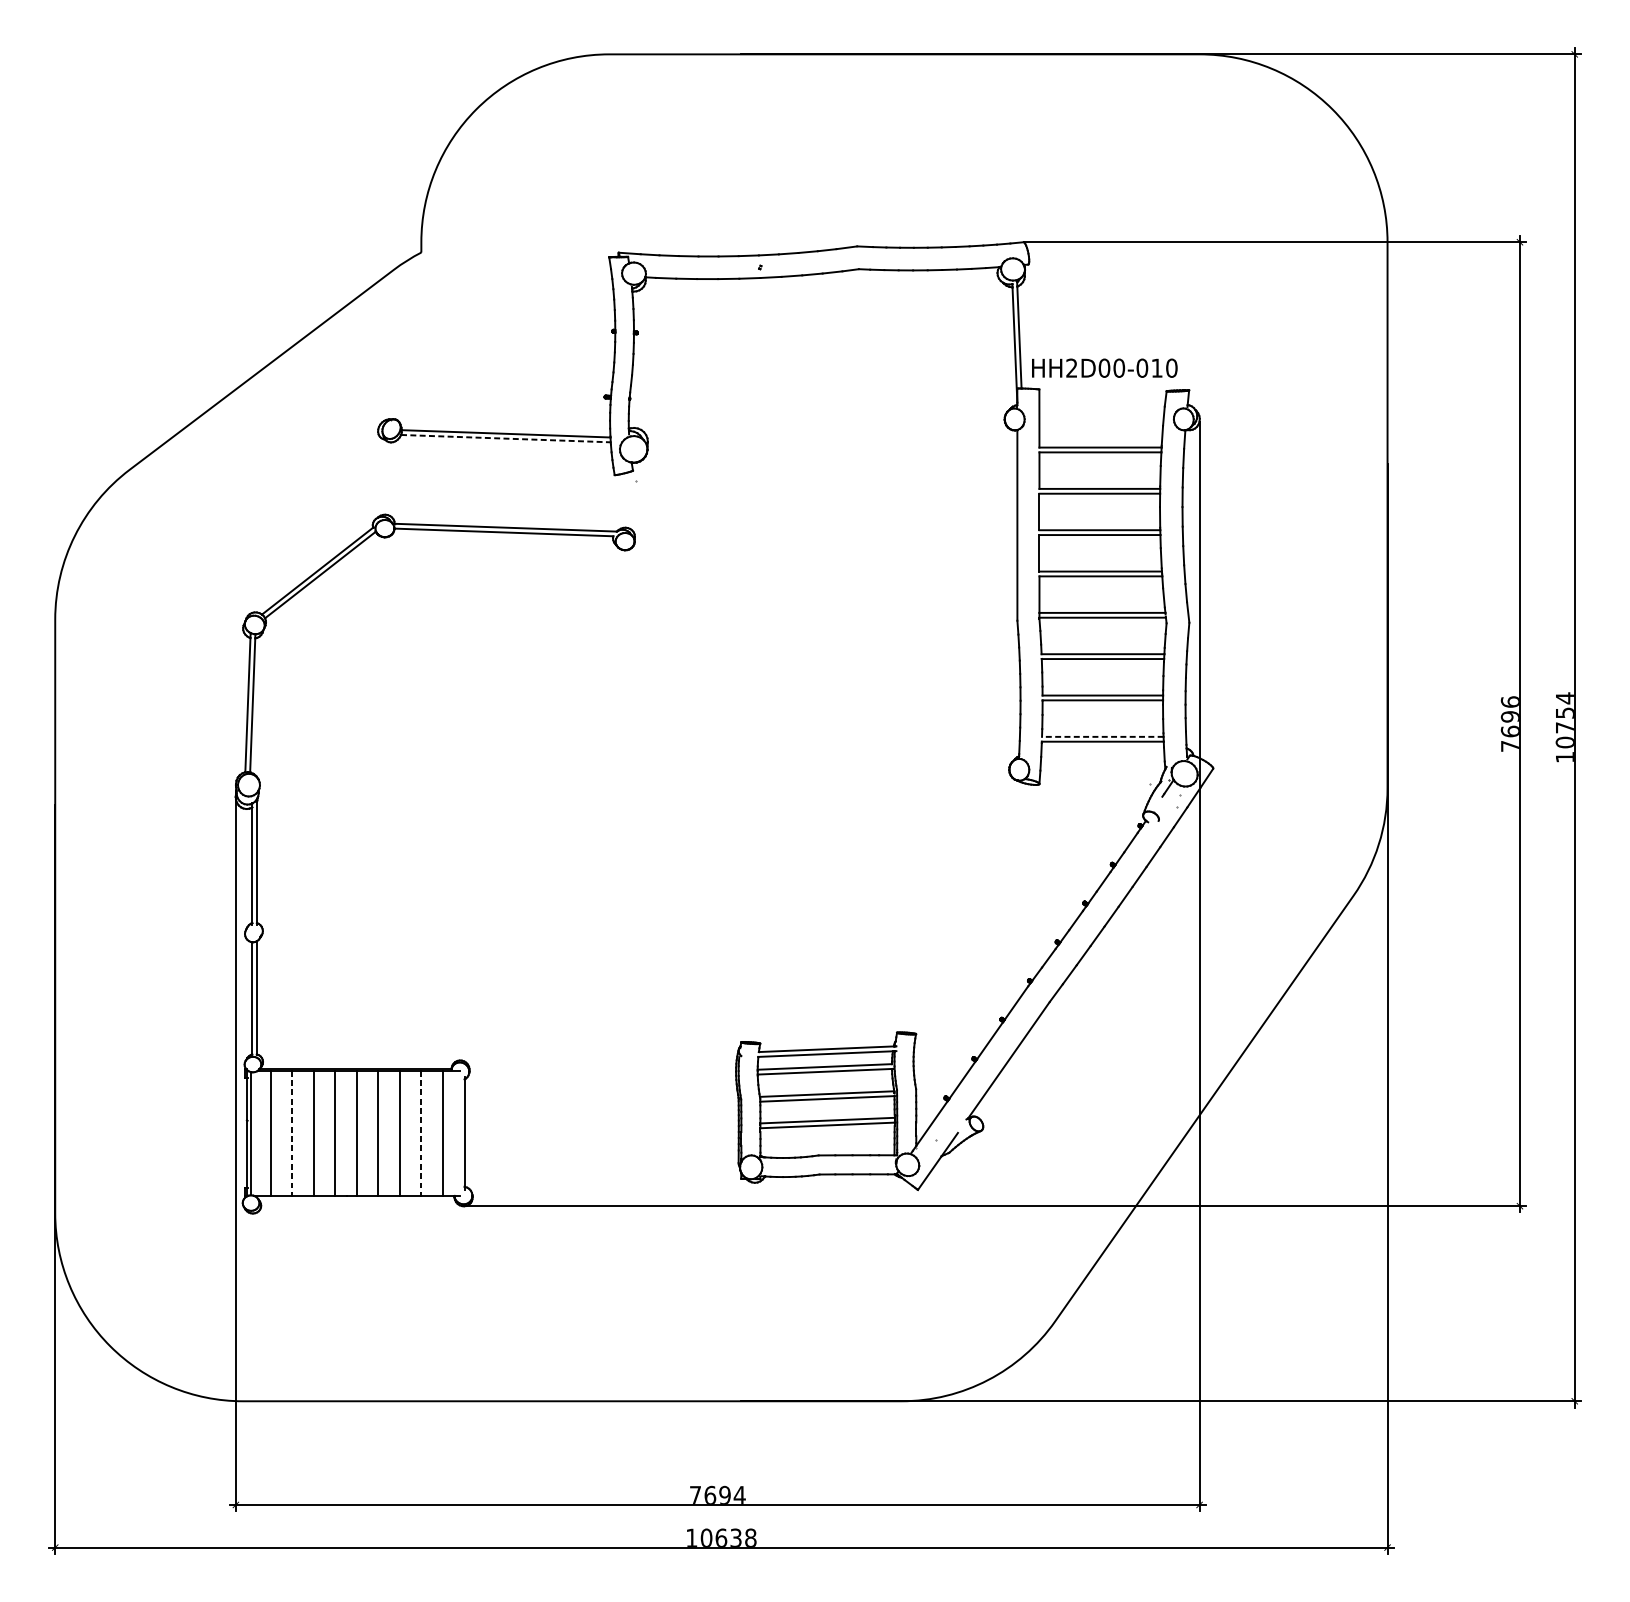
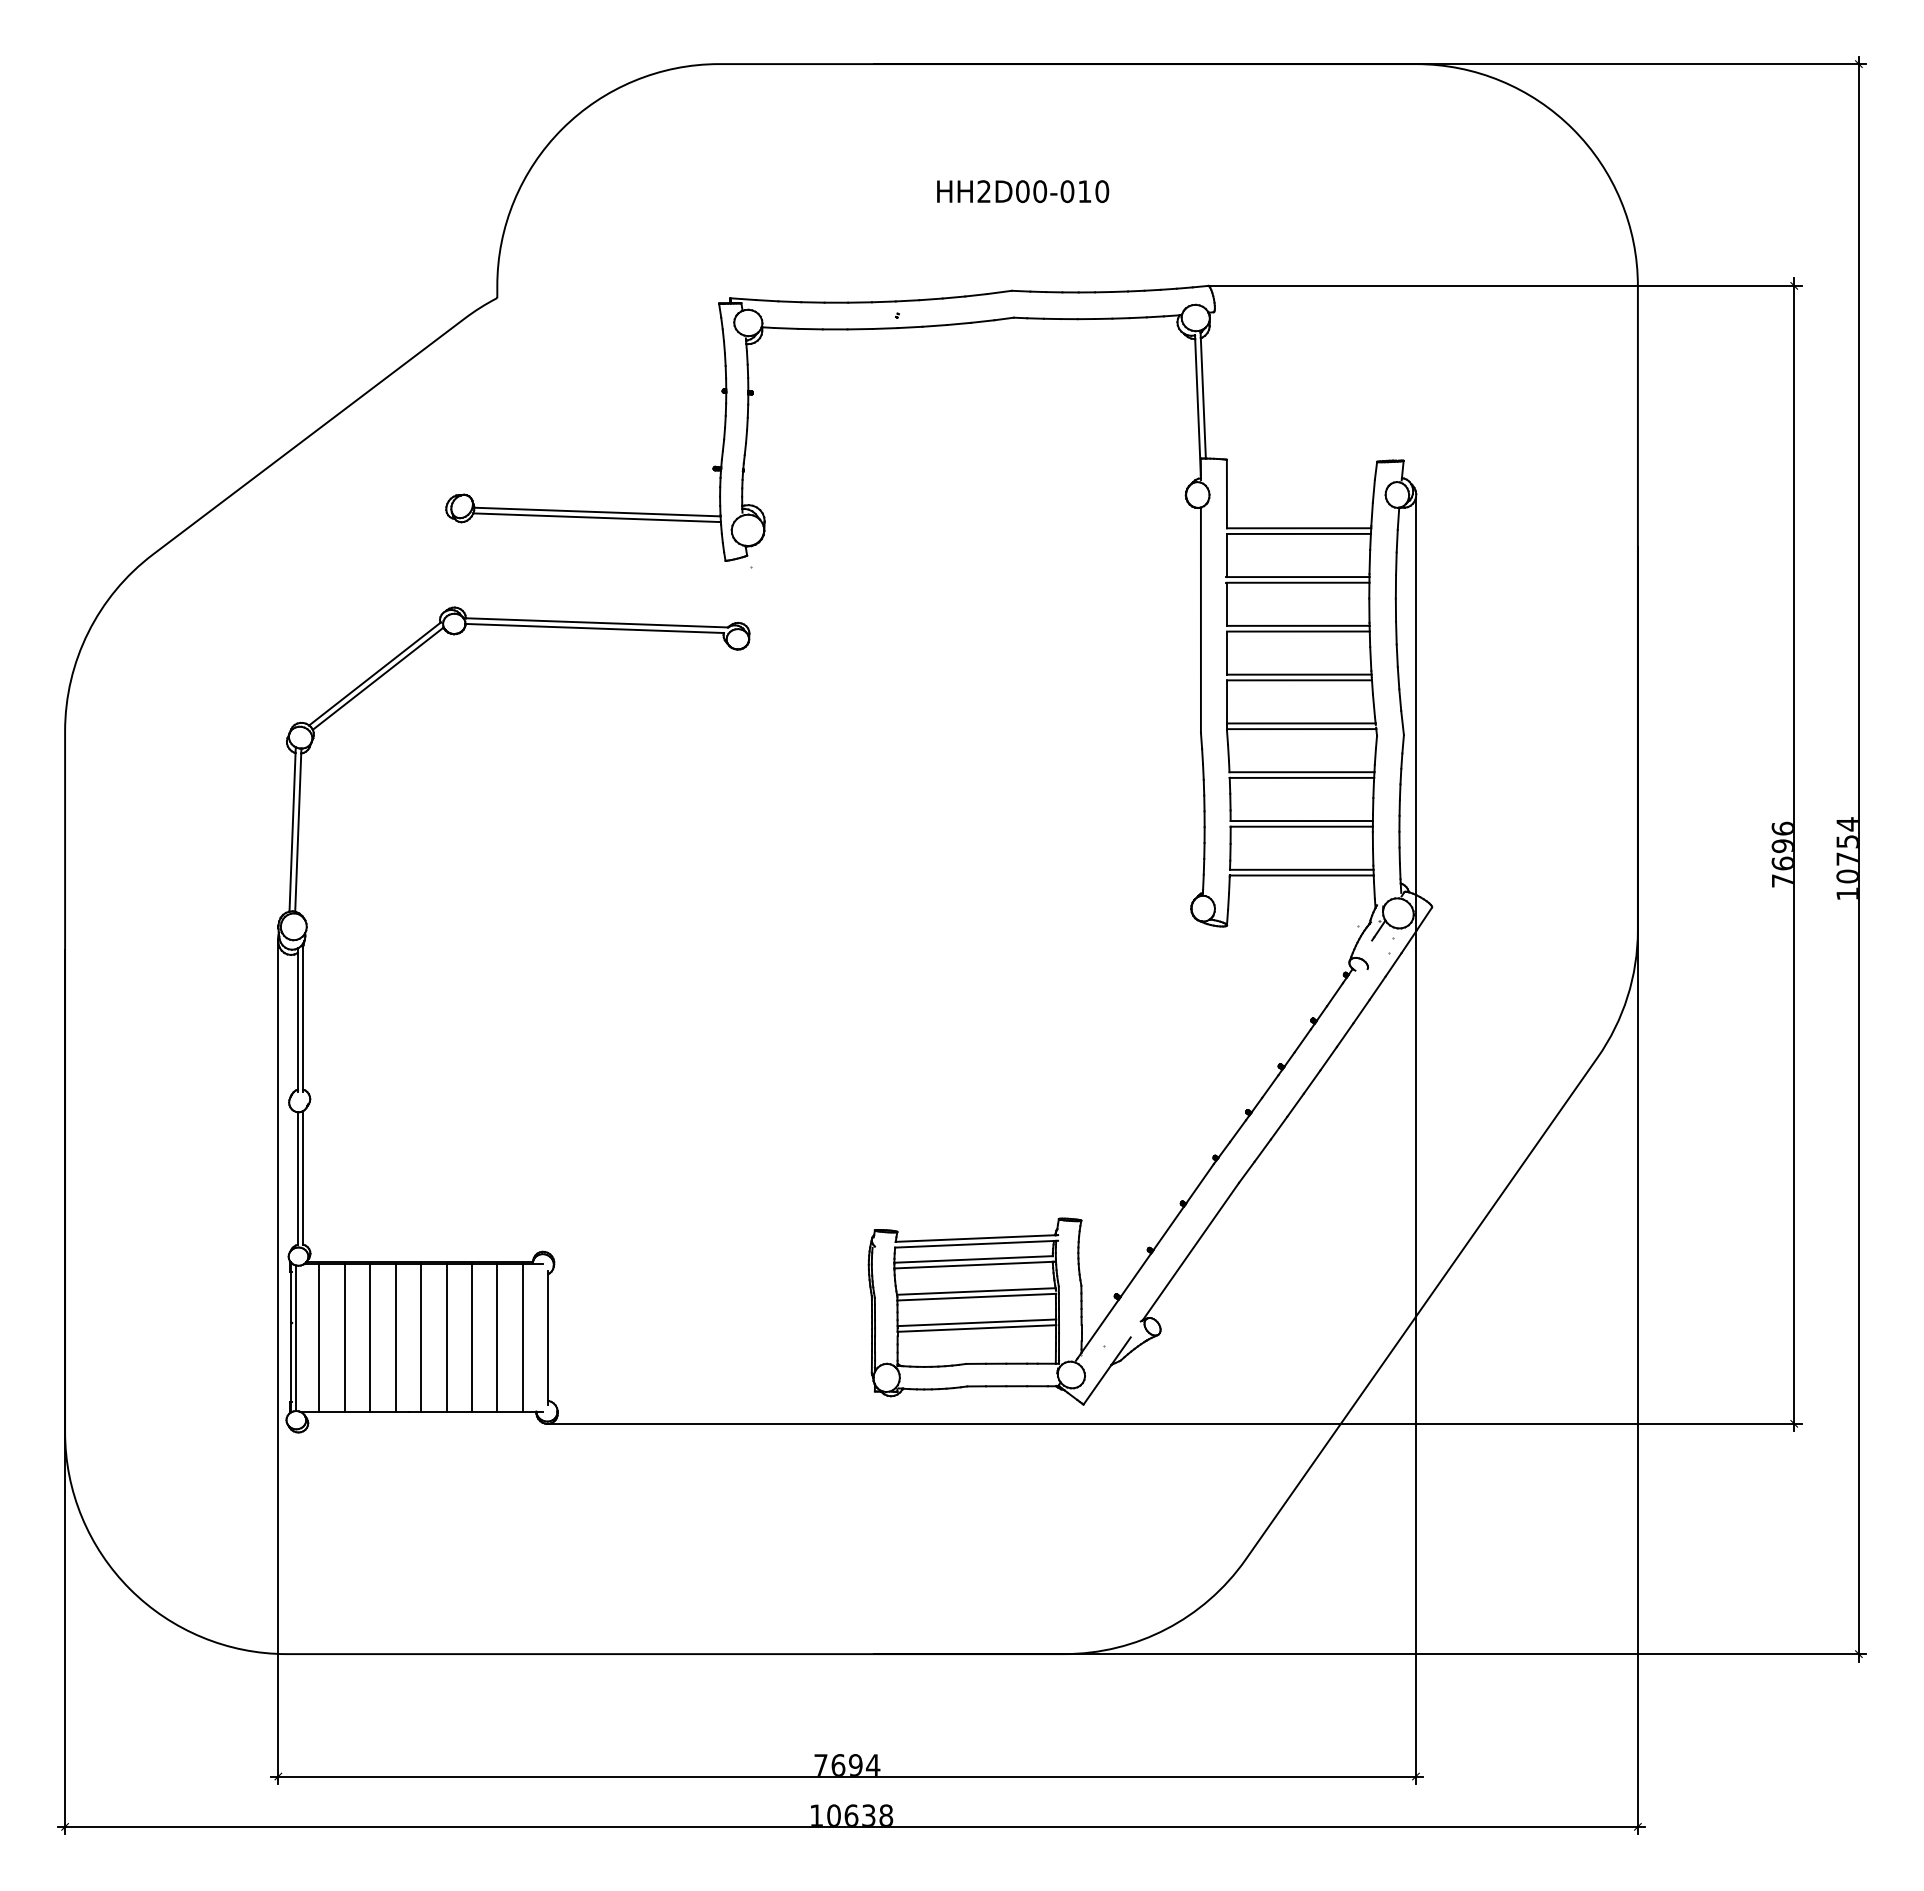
text: (1105, 368) -> (1023, 191), moved
line: (506, 438) -> (597, 517), dashed -> solid
line: (1102, 736) -> (1301, 869), dashed -> solid
line: (291, 1133) -> (344, 1337), dashed -> solid
line: (421, 1133) -> (497, 1337), dashed -> solid

